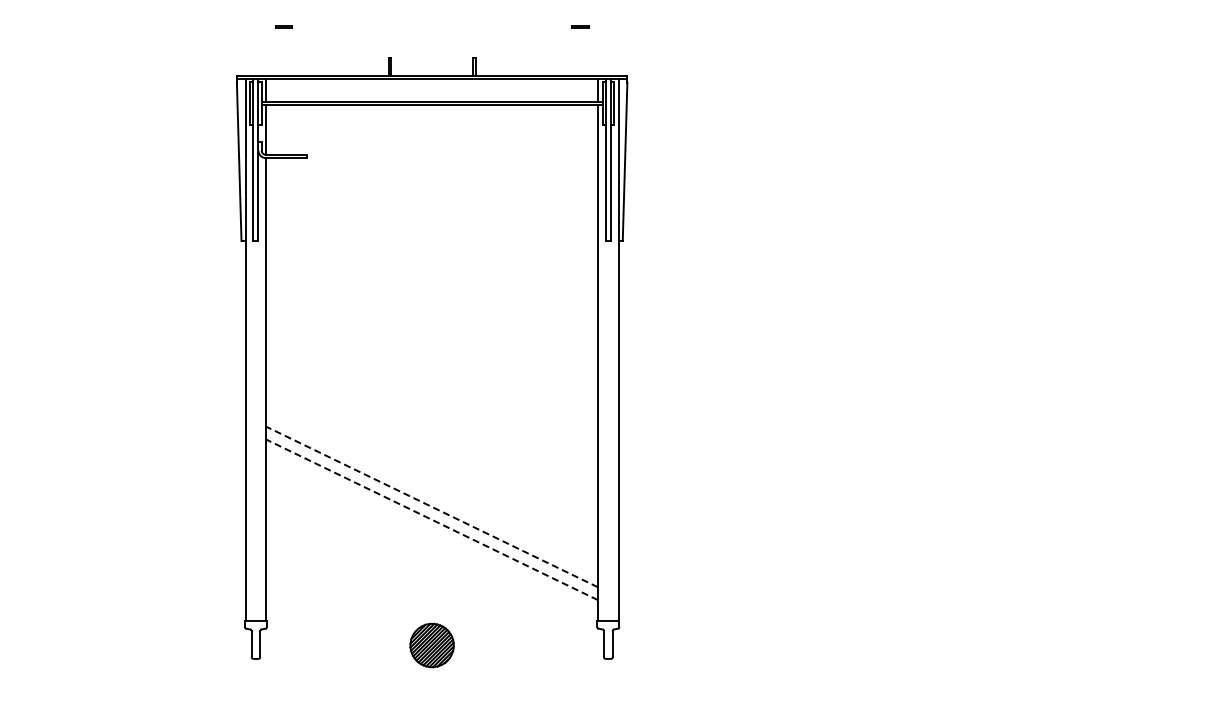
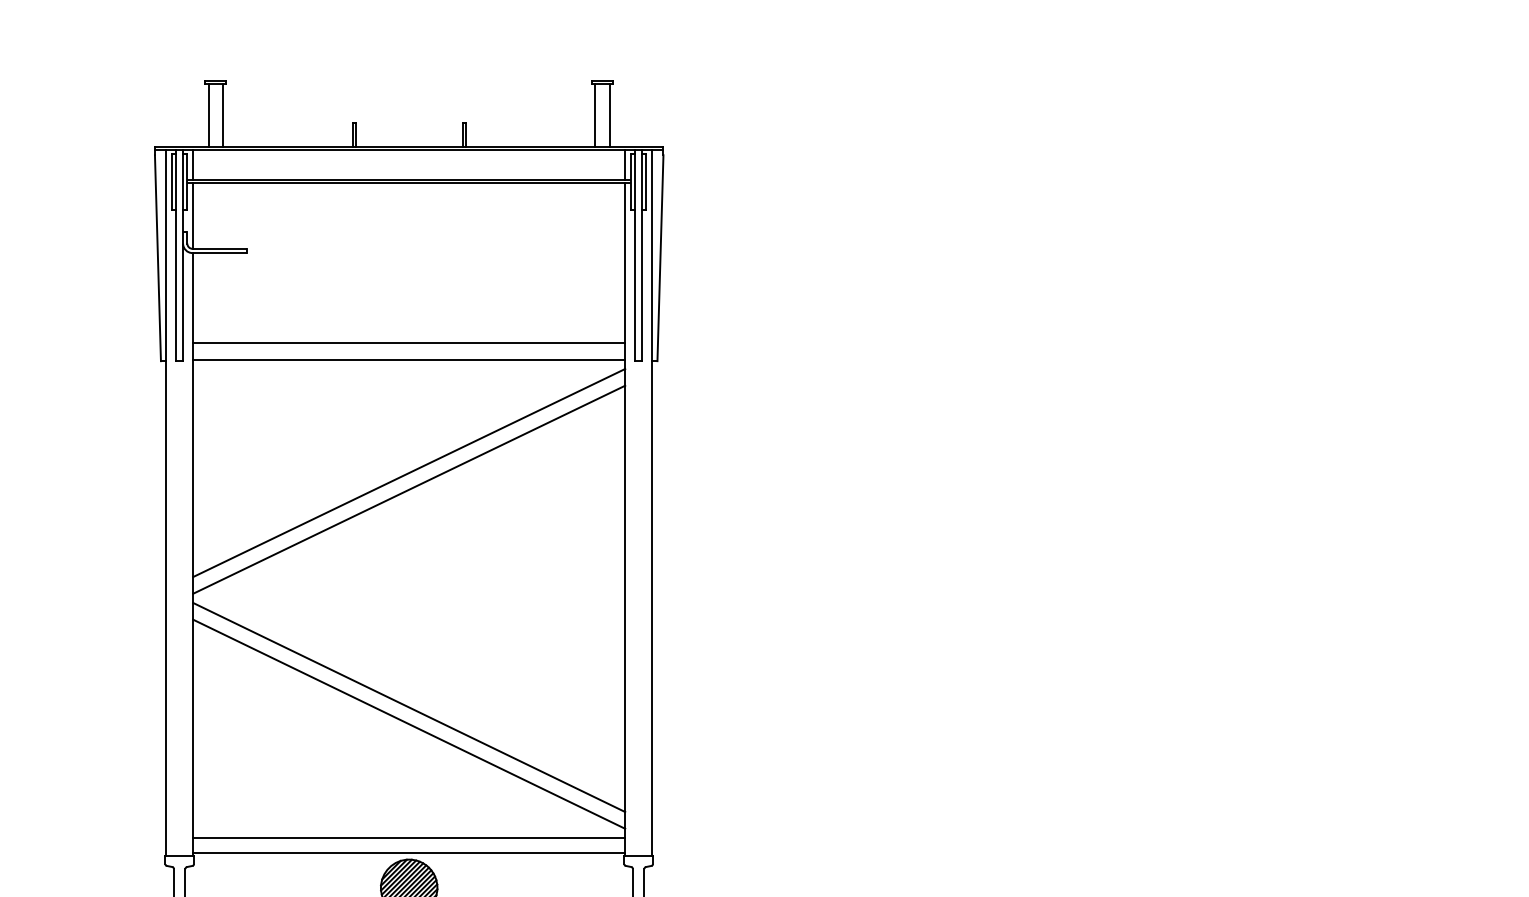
line: (278, 52) -> (209, 115), added
line: (289, 52) -> (223, 115), added
line: (575, 52) -> (595, 115), added
line: (585, 52) -> (608, 115), added
line: (432, 226) -> (409, 342), added
line: (432, 240) -> (409, 360), added
line: (432, 326) -> (409, 472), added
line: (432, 339) -> (409, 489), added
line: (431, 506) -> (408, 706), dashed -> solid
line: (431, 519) -> (408, 723), dashed -> solid
line: (432, 607) -> (409, 838), added
line: (432, 618) -> (409, 852), added

